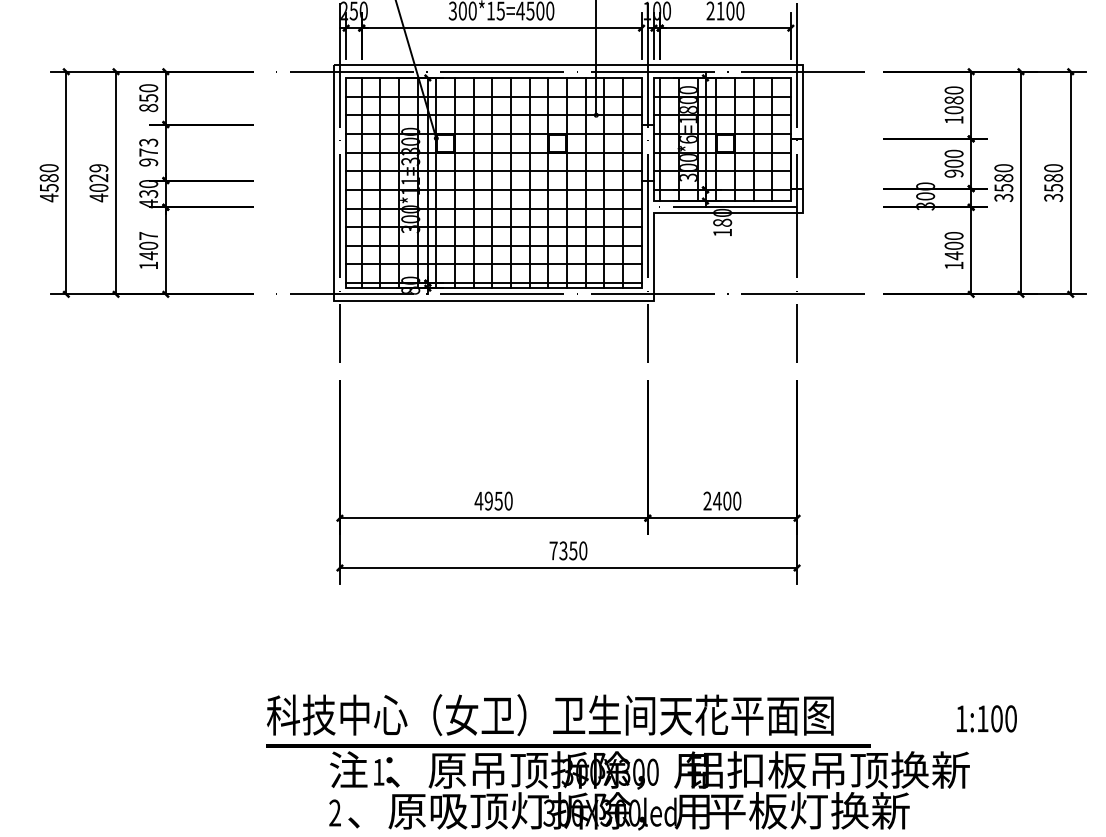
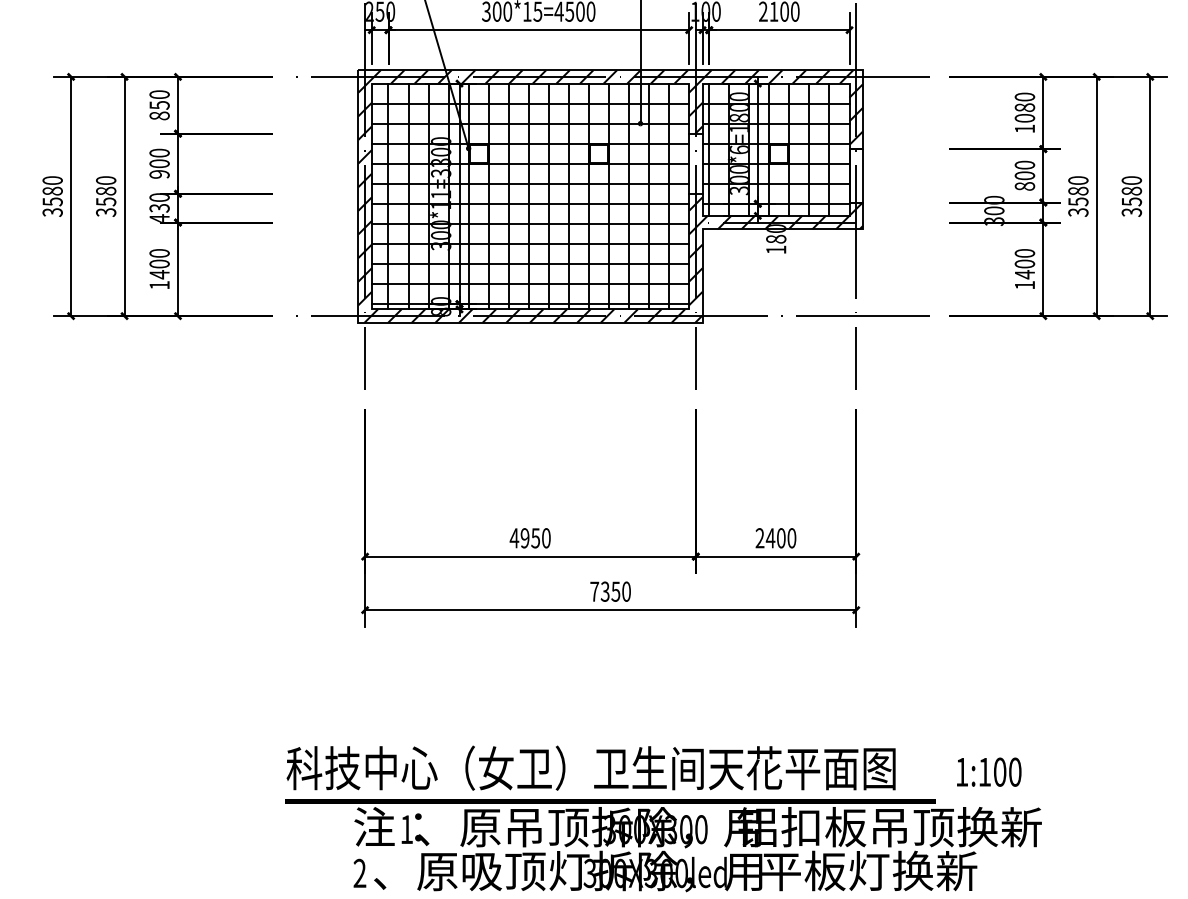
text: (148, 147) -> (159, 158), 973 -> 900
text: (953, 173) -> (1024, 186), 900 -> 800
hatch: (568, 182) -> (610, 195), added
text: (98, 183) -> (105, 197), 4029 -> 3580
text: (48, 197) -> (51, 212), 4580 -> 3580
text: (148, 235) -> (159, 252), 1407 -> 1400
text: (986, 718) -> (988, 771), moved

